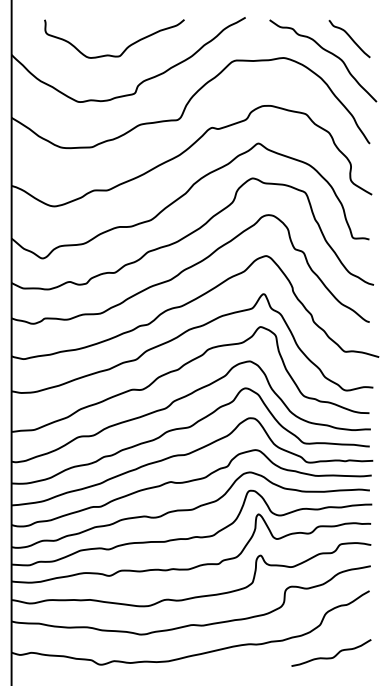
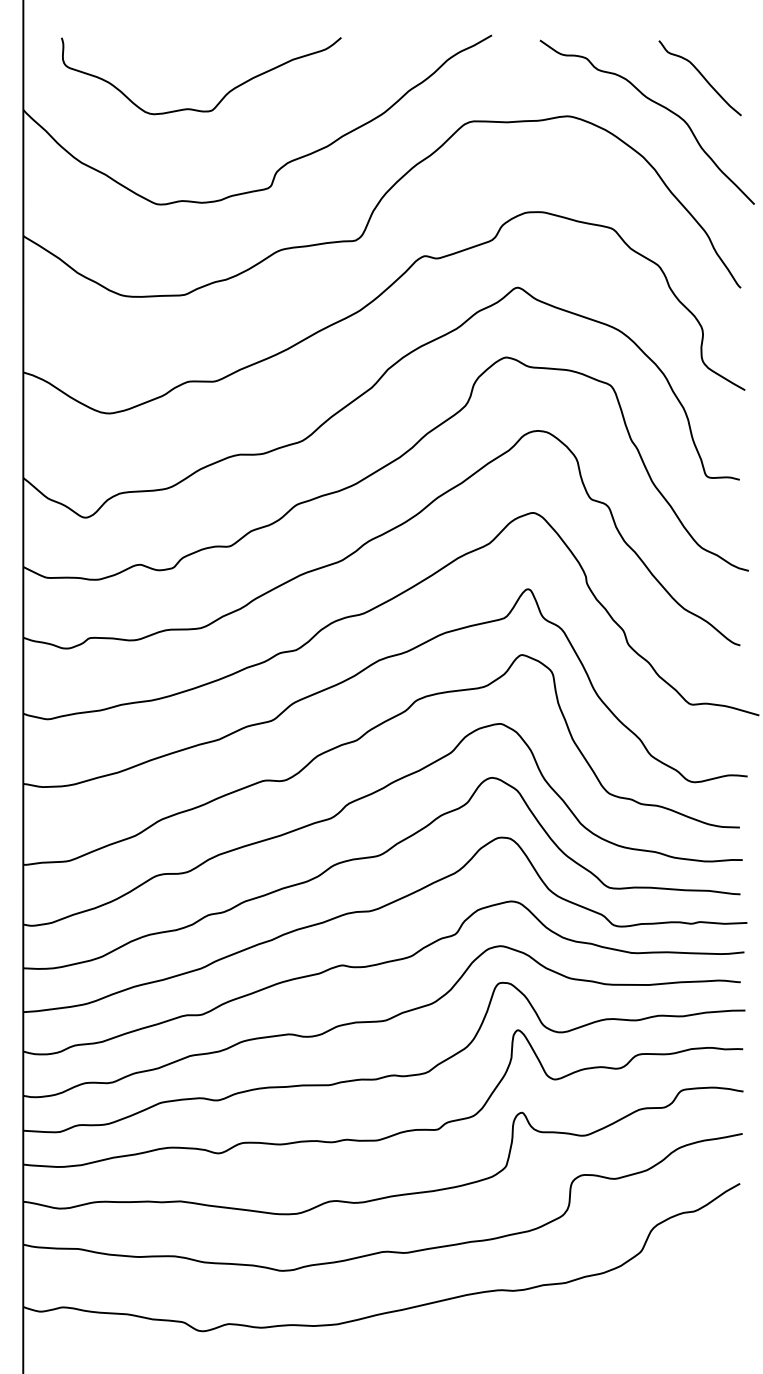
curve: (125, 48) -> (223, 95), moved
curve: (334, 655) -> (669, 1312), removed

